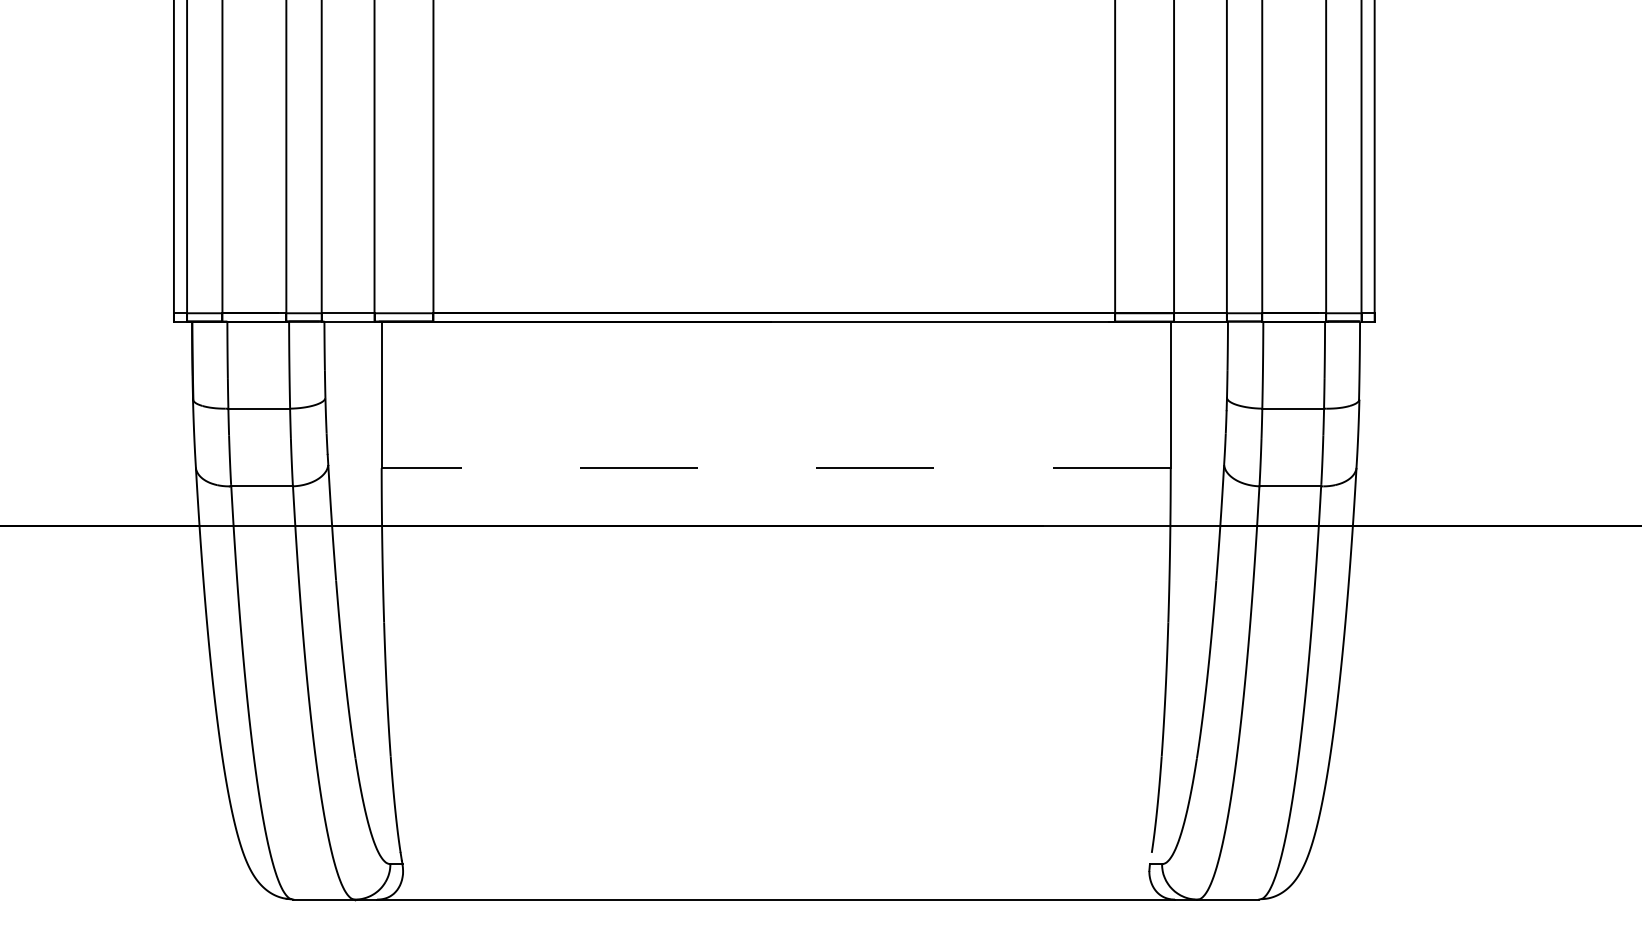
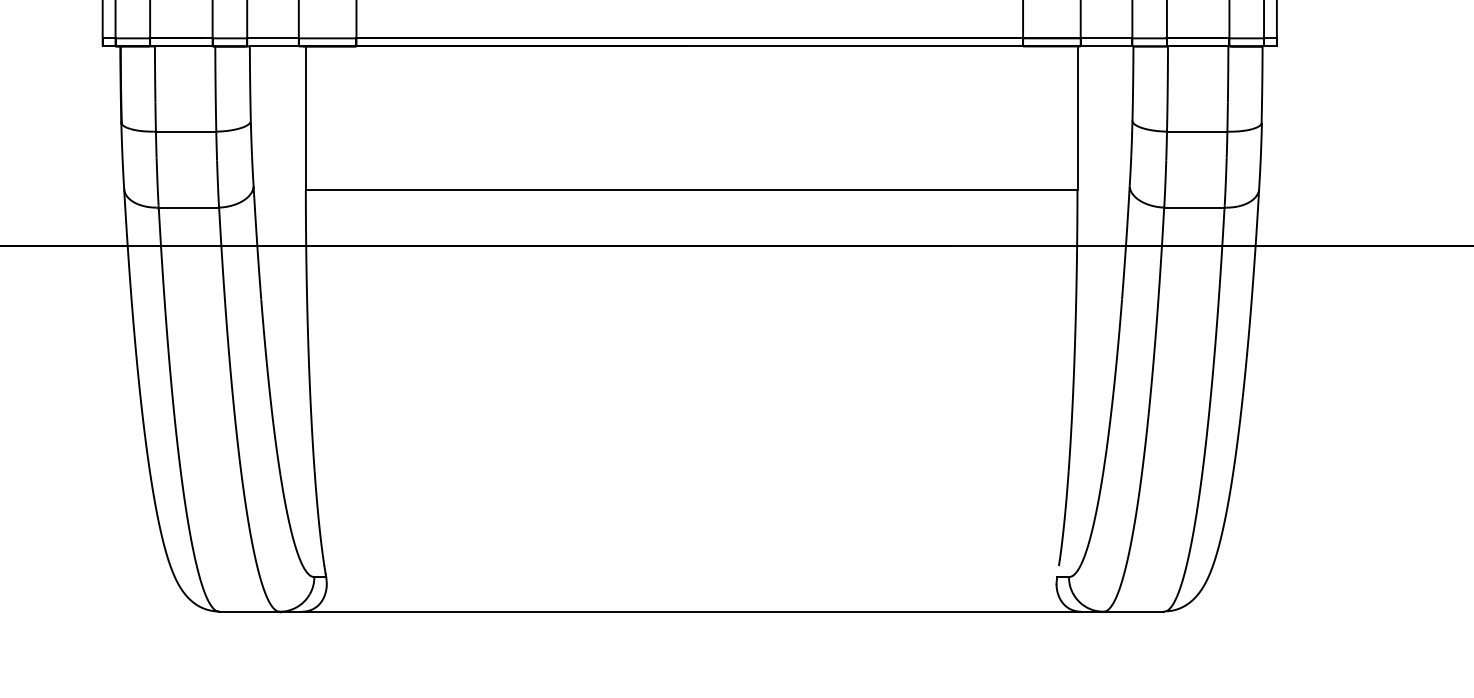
line: (776, 468) -> (691, 190), dashed -> solid

